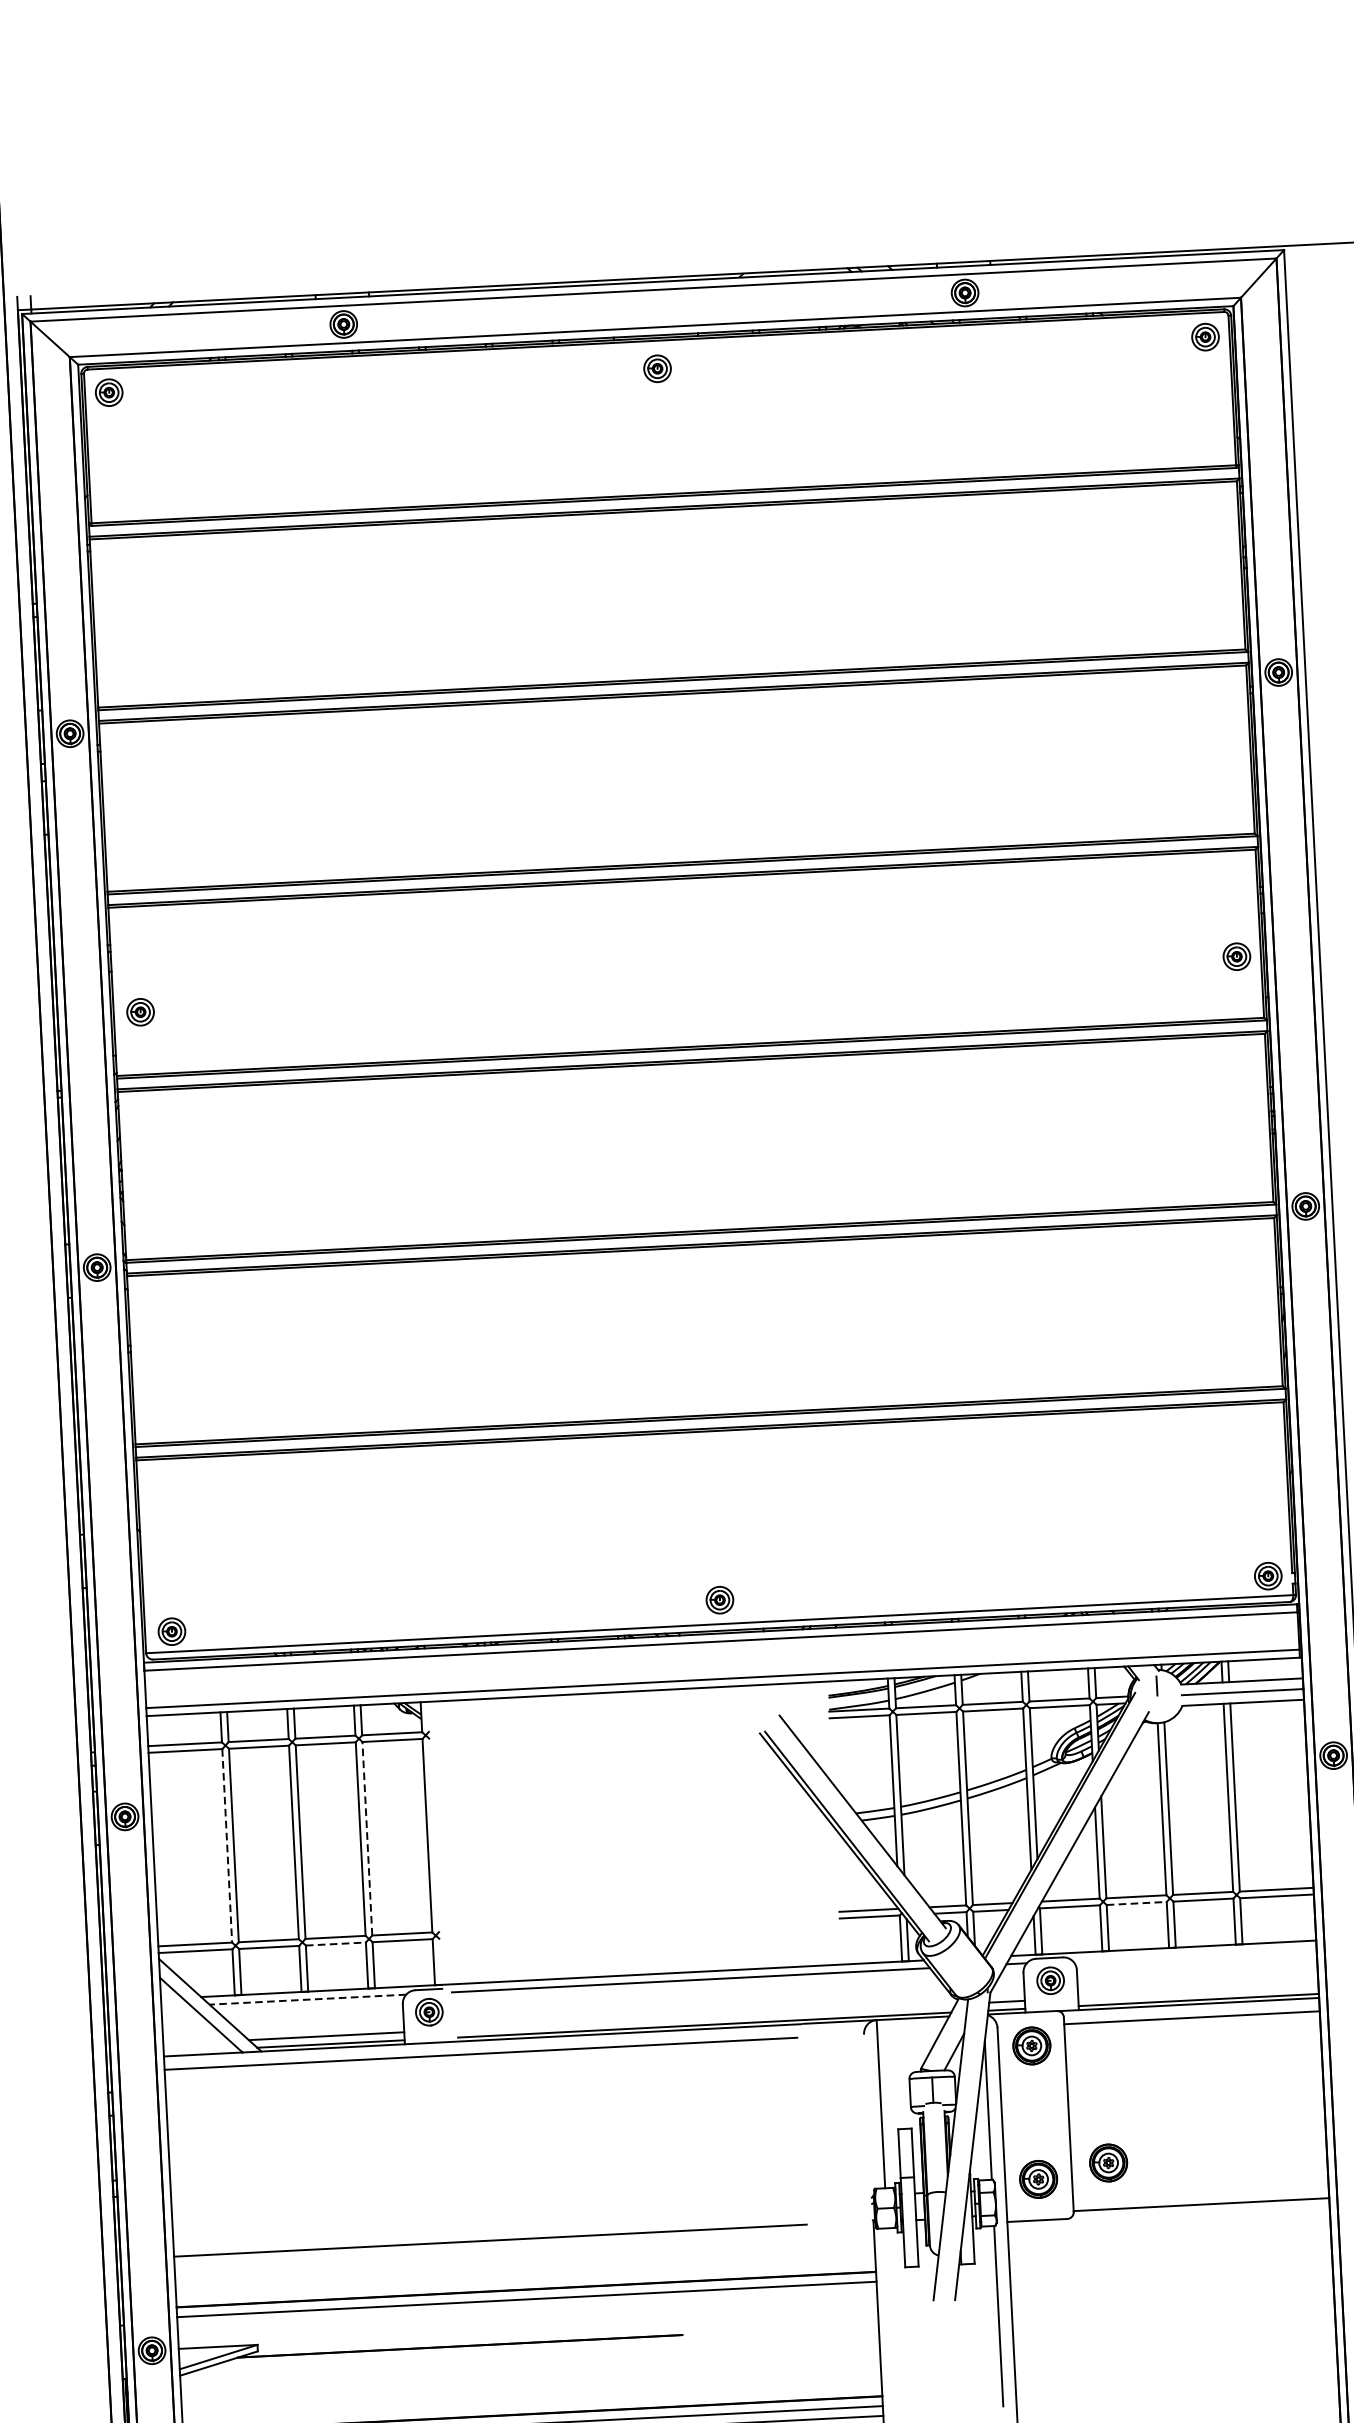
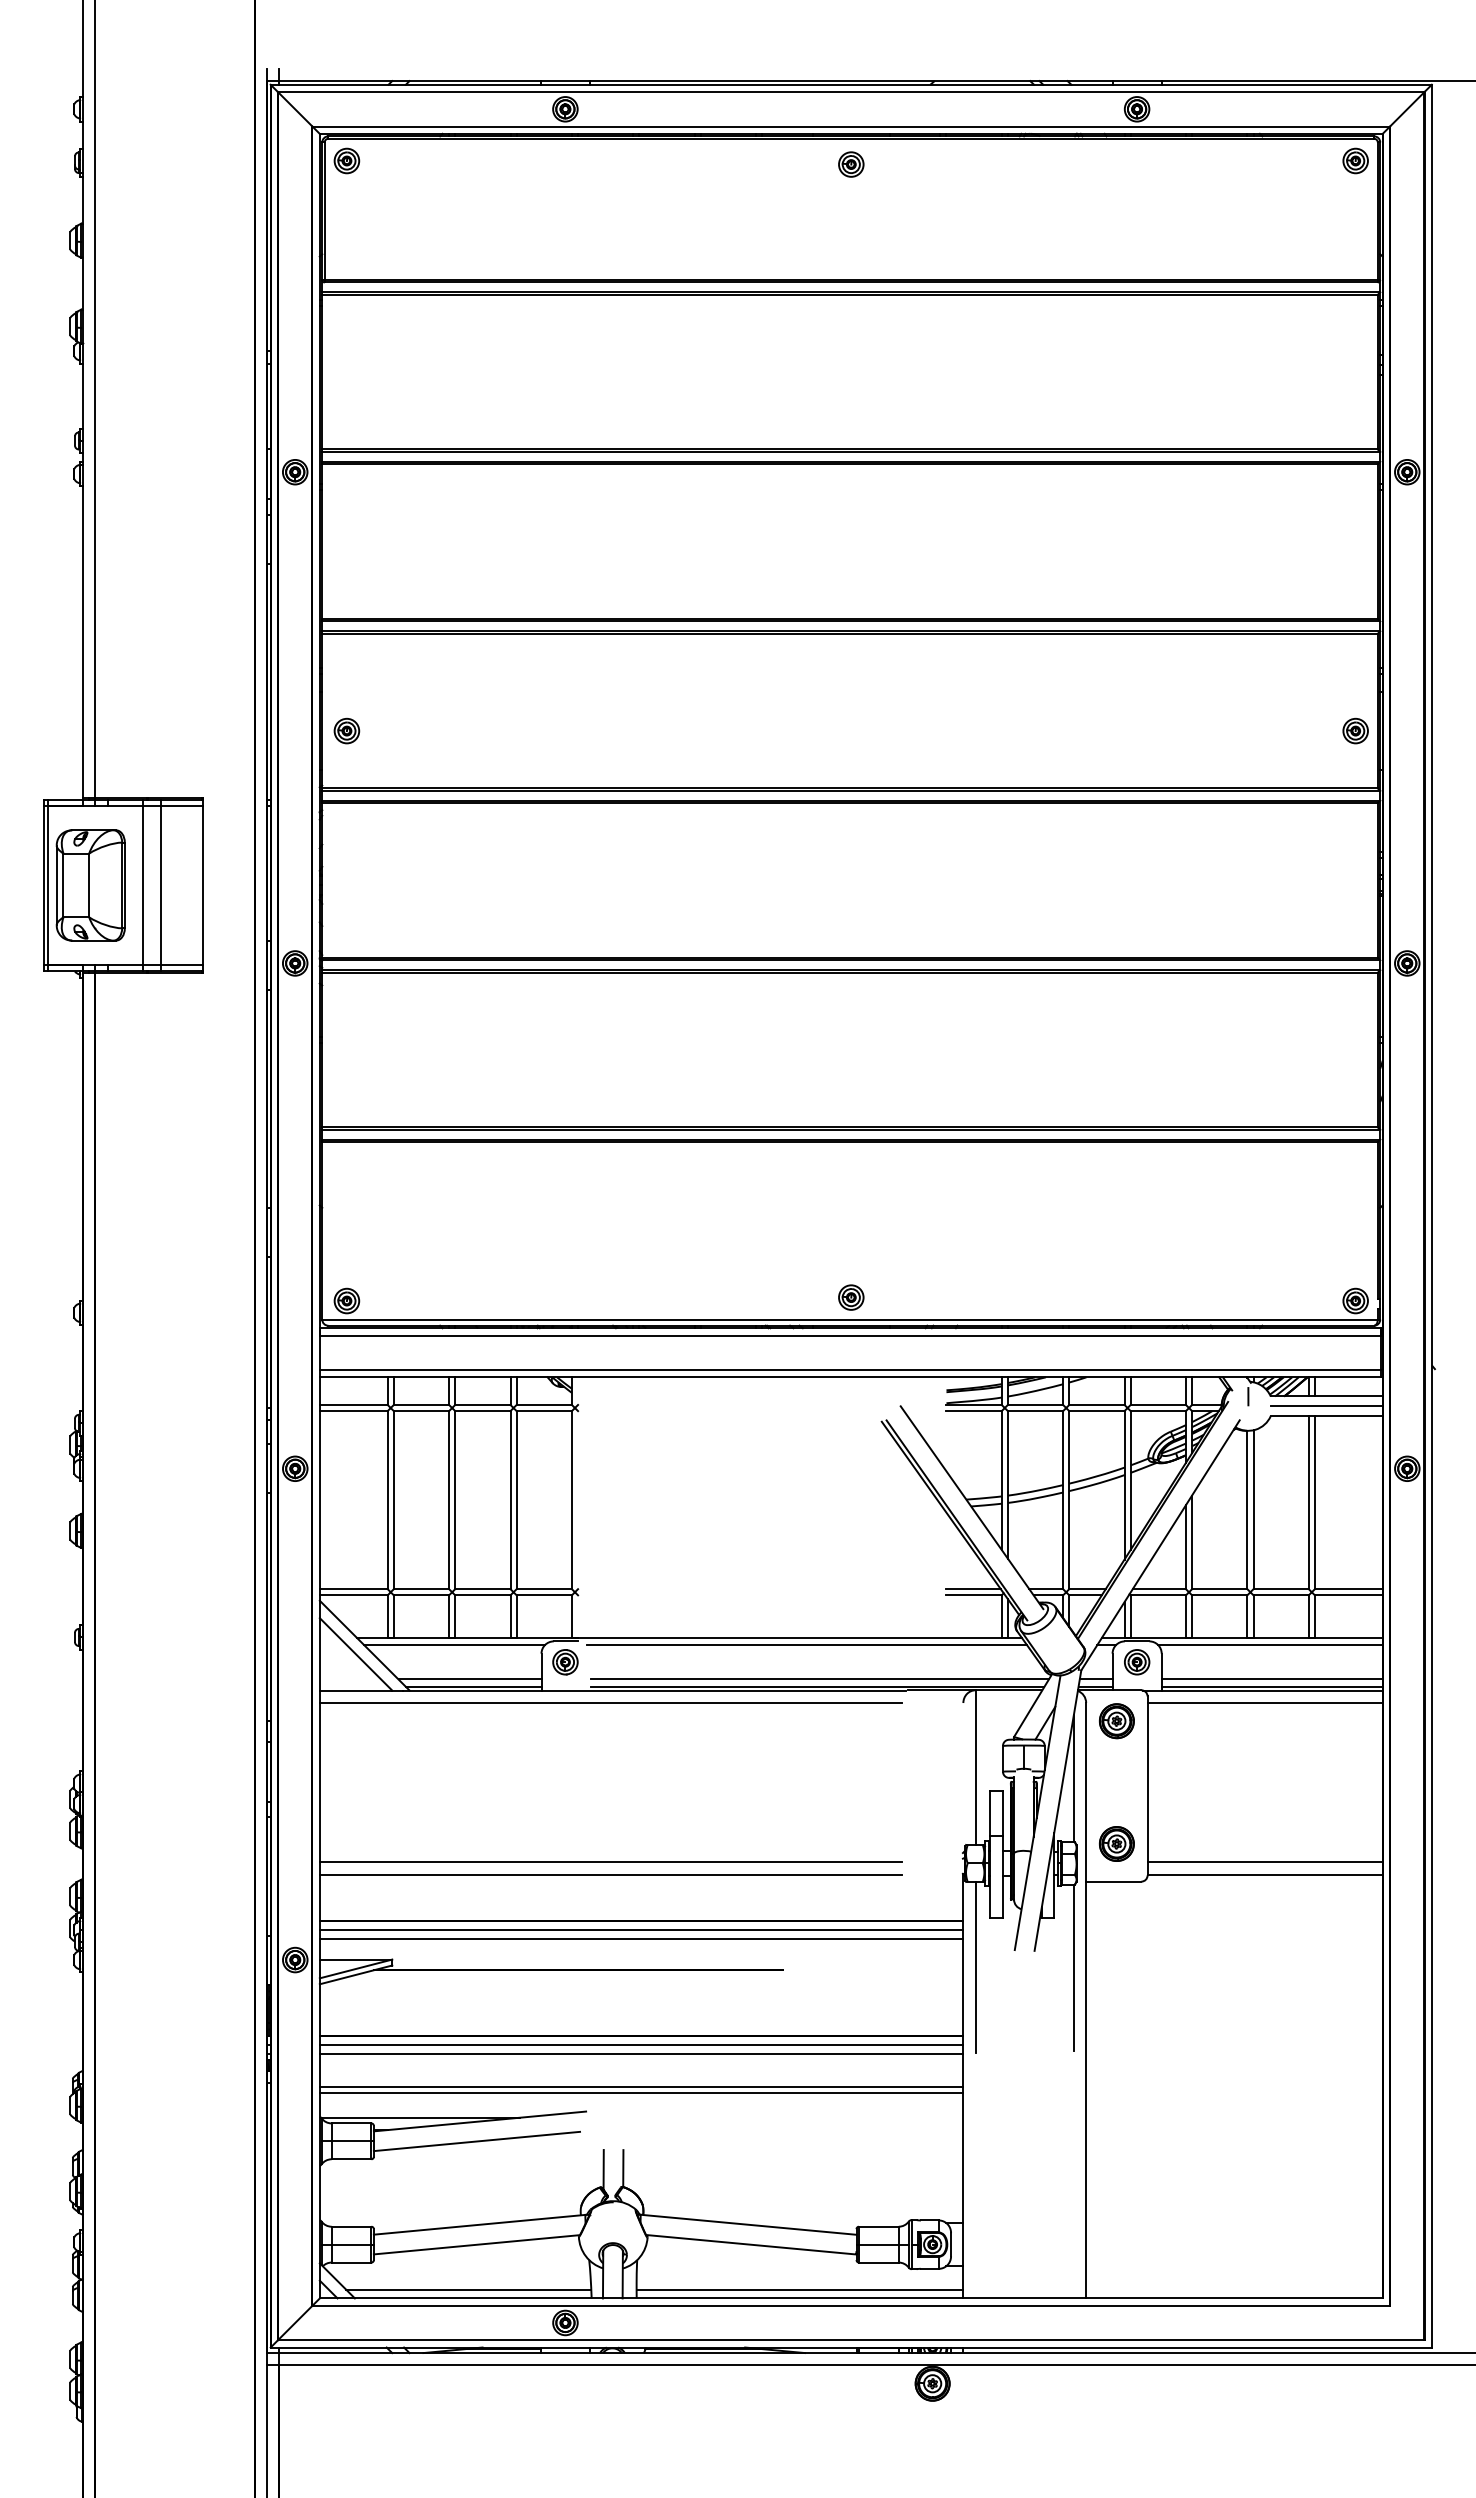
line: (367, 1838) -> (516, 1499), dashed -> solid
line: (227, 1846) -> (387, 1500), dashed -> solid
line: (1136, 1903) -> (1219, 1595), dashed -> solid
line: (335, 1944) -> (482, 1595), dashed -> solid
line: (1194, 1955) -> (1270, 1645), added
line: (1197, 1992) -> (1271, 1679), added
line: (307, 2000) -> (454, 1645), dashed -> solid
line: (706, 2016) -> (819, 1679), added
part: (1108, 2163) -> (1181, 1832), removed
line: (1200, 2191) -> (1264, 1862), added
line: (489, 2227) -> (610, 1862), added
line: (527, 2309) -> (641, 1939), added
line: (891, 2321) -> (975, 1967), added

